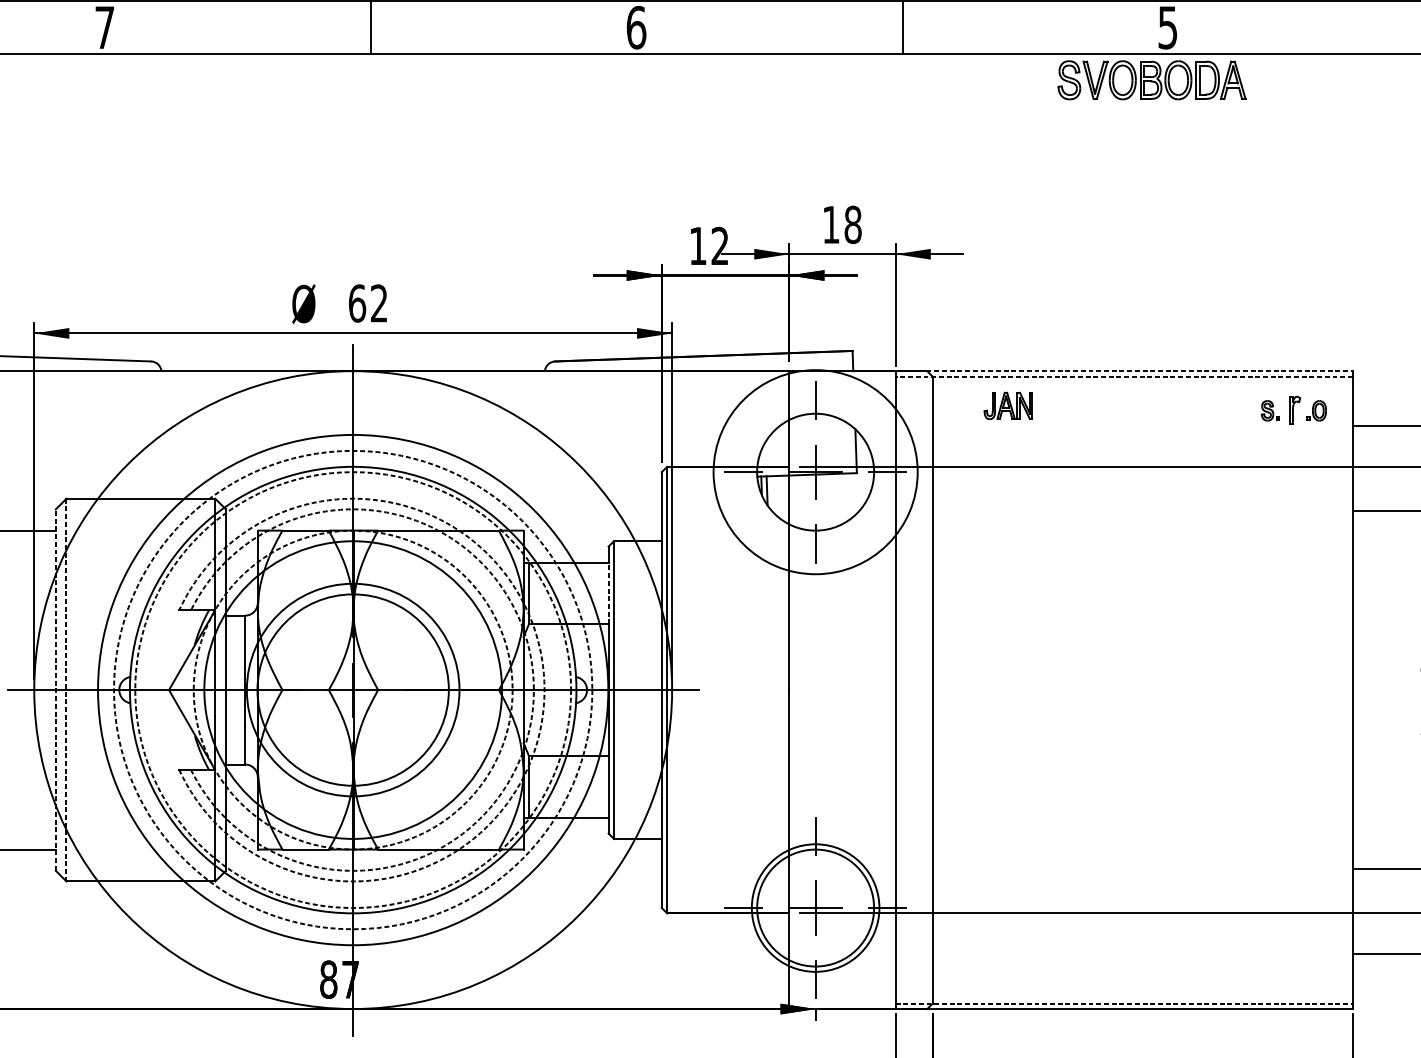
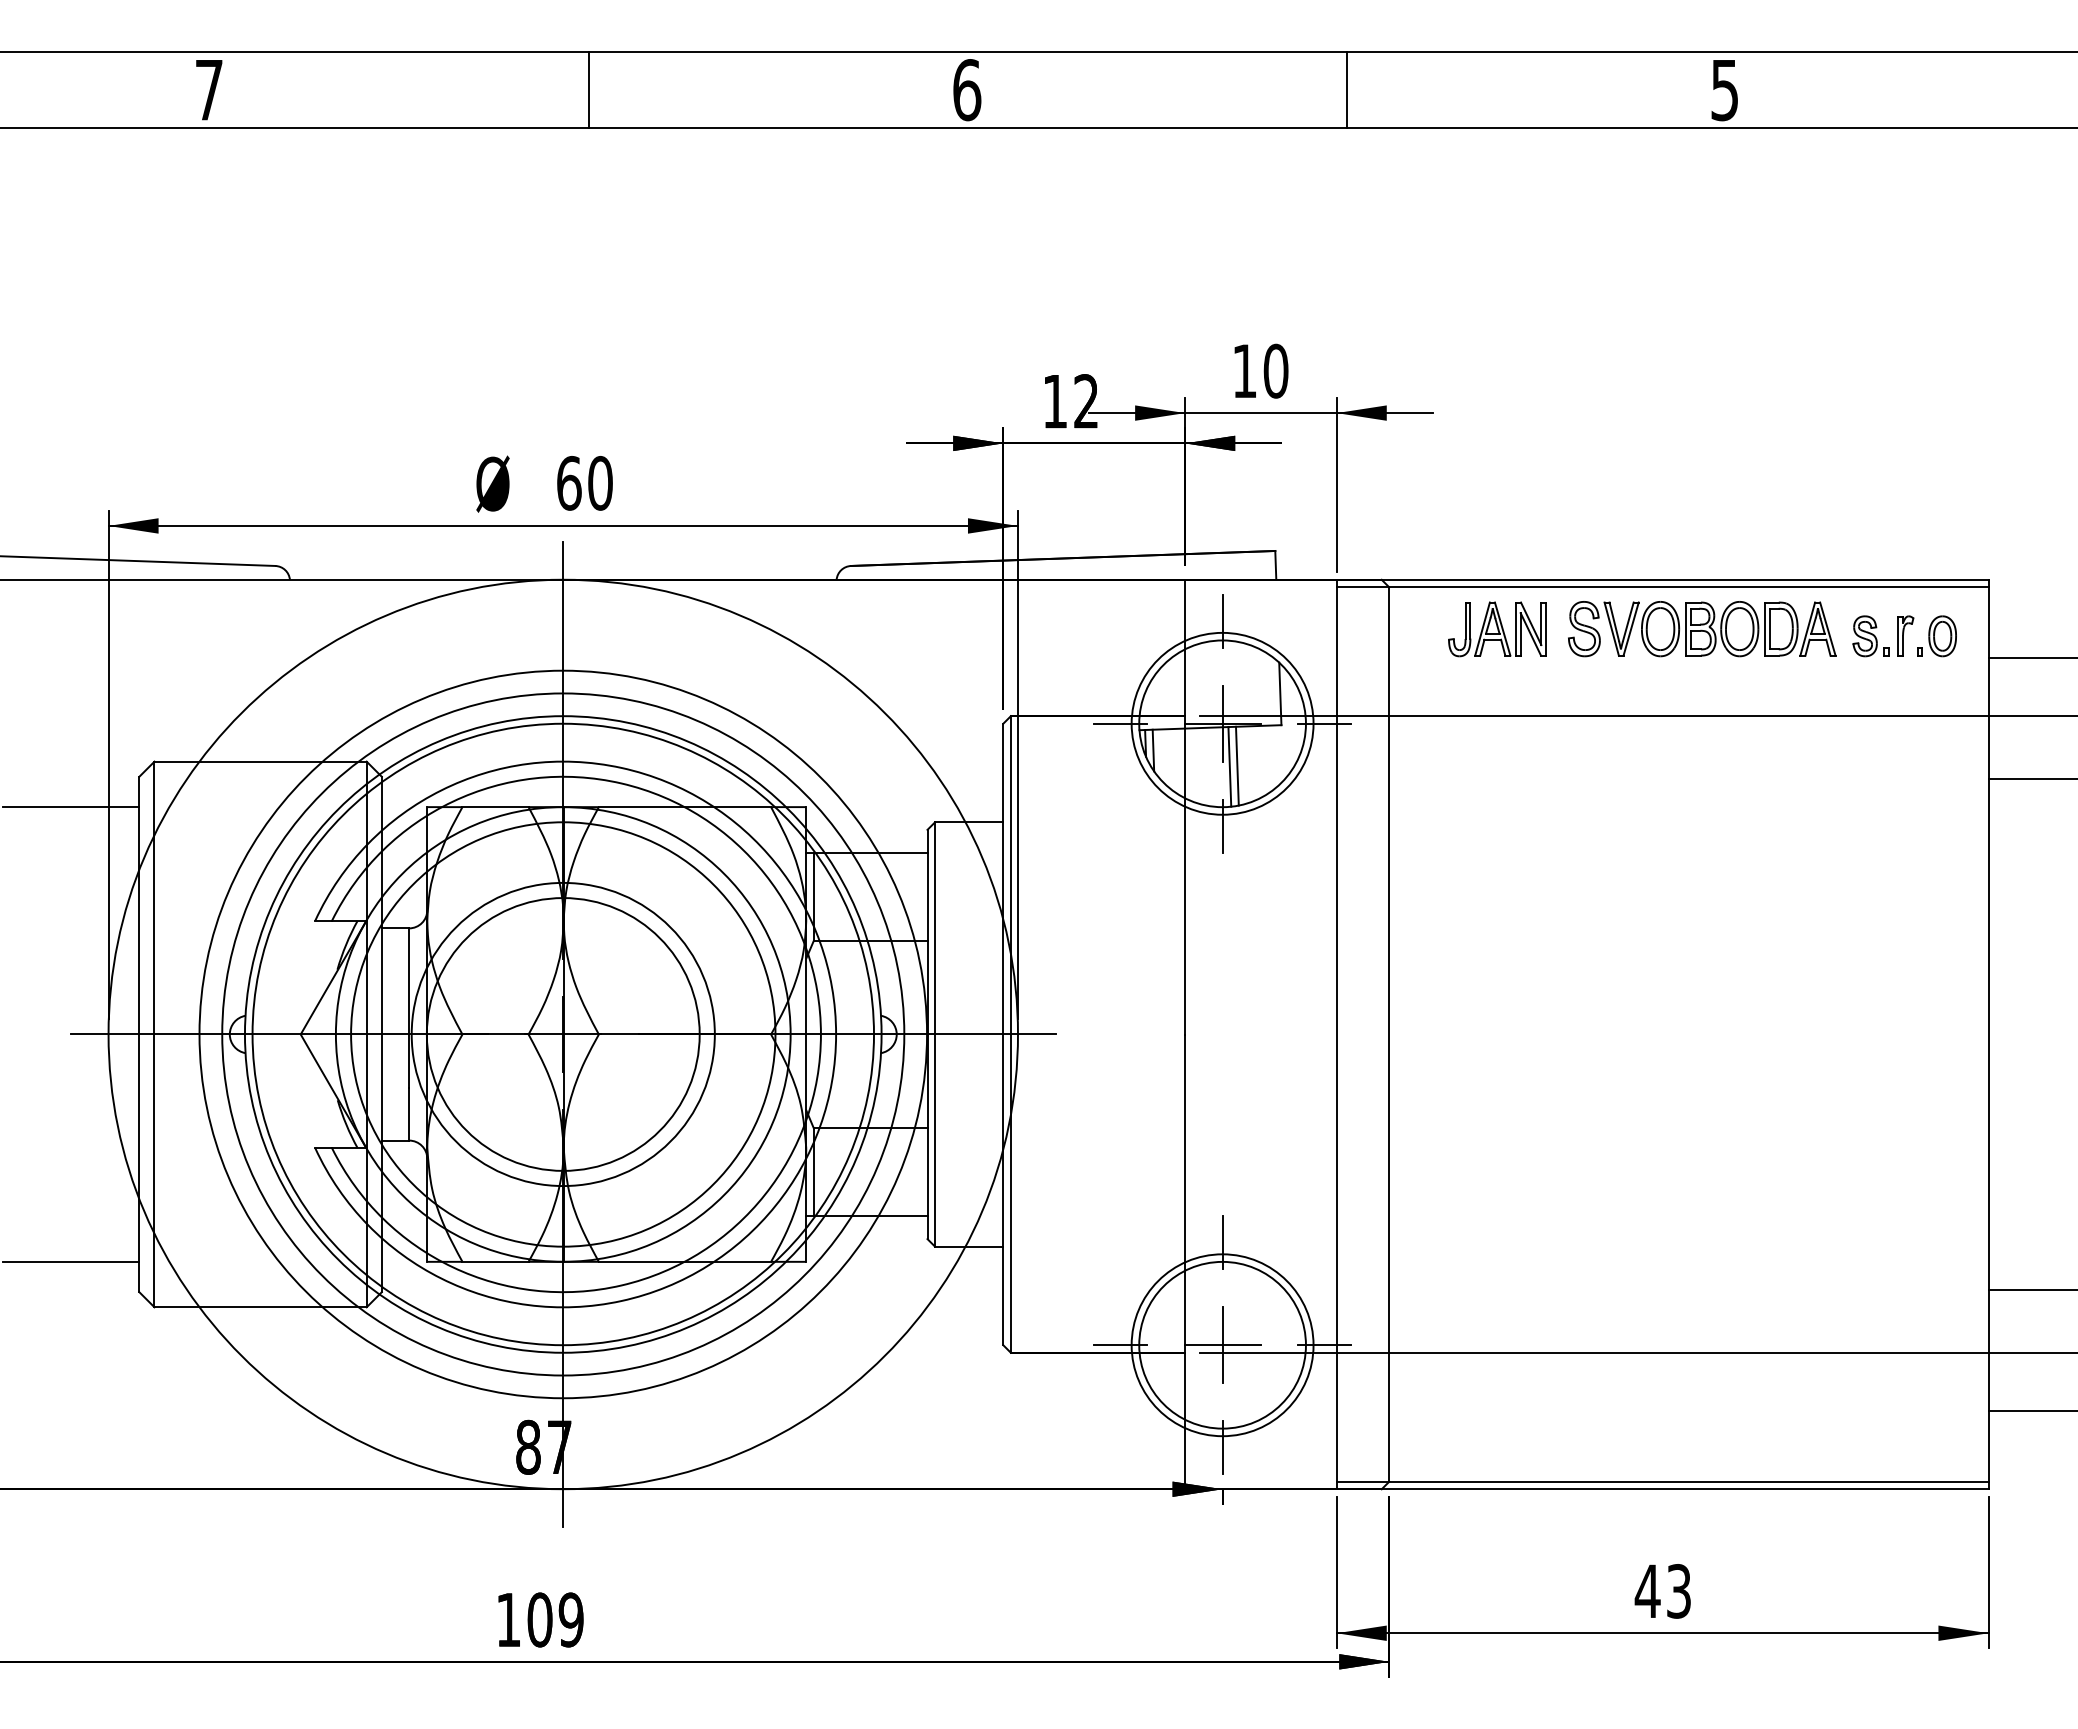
part: (1152, 80) -> (1702, 629), moved
text: (852, 225) -> (1275, 371), 18 -> 10
text: (379, 303) -> (600, 483), 62 -> 60
line: (1124, 370) -> (1662, 579), dashed -> solid
line: (1124, 376) -> (1662, 587), dashed -> solid
part: (1008, 406) -> (1497, 629), size x1.43
part: (1270, 410) -> (1870, 636), size x1.43
part: (1316, 410) -> (1936, 636), size x1.43
circle: (815, 471) -> (1222, 723), size x0.62
line: (826, 501) -> (1237, 765), added
line: (820, 502) -> (1229, 766), added
line: (608, 593) -> (927, 896), dashed -> solid
line: (55, 690) -> (139, 1034), dashed -> solid
line: (66, 690) -> (154, 1034), dashed -> solid
circle: (352, 690) -> (562, 1034), dashed -> solid
circle: (353, 690) -> (563, 1034), dashed -> solid
circle: (353, 690) -> (563, 1034), dashed -> solid
arc: (533, 690) -> (820, 1034), dashed -> solid
arc: (544, 690) -> (836, 1034), dashed -> solid
line: (1124, 1003) -> (1662, 1481), dashed -> solid

